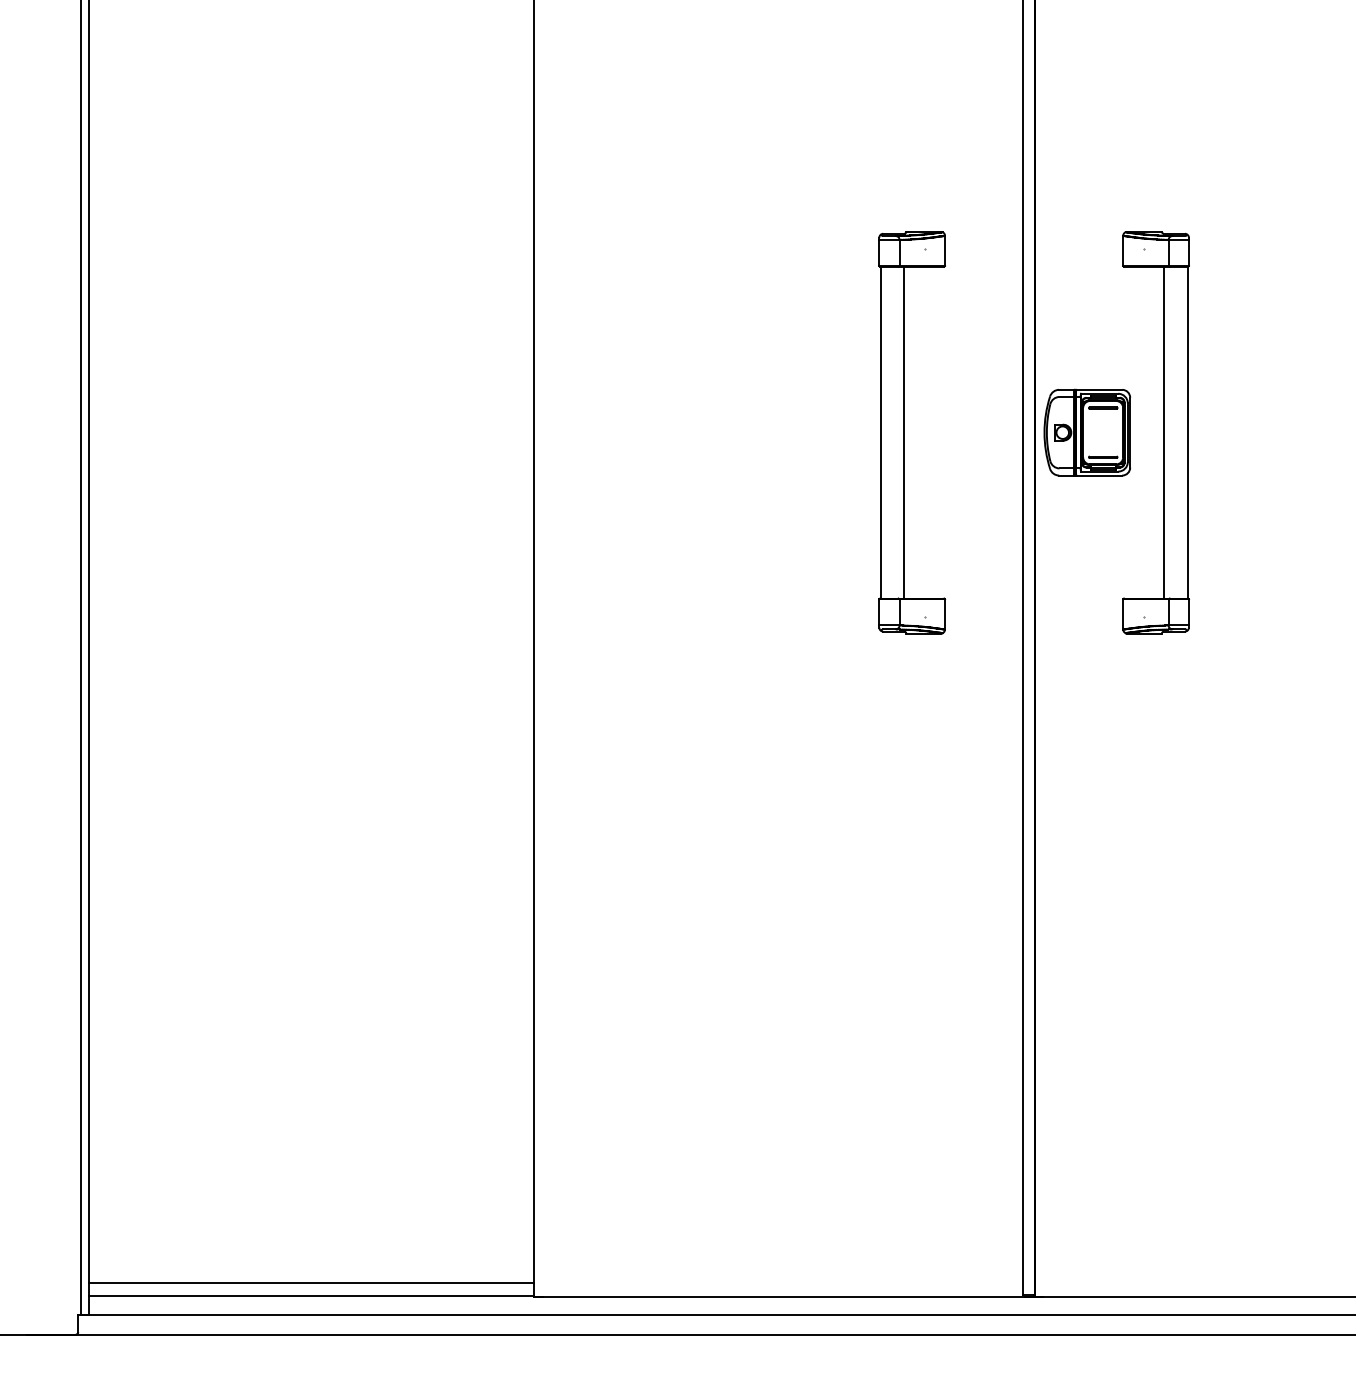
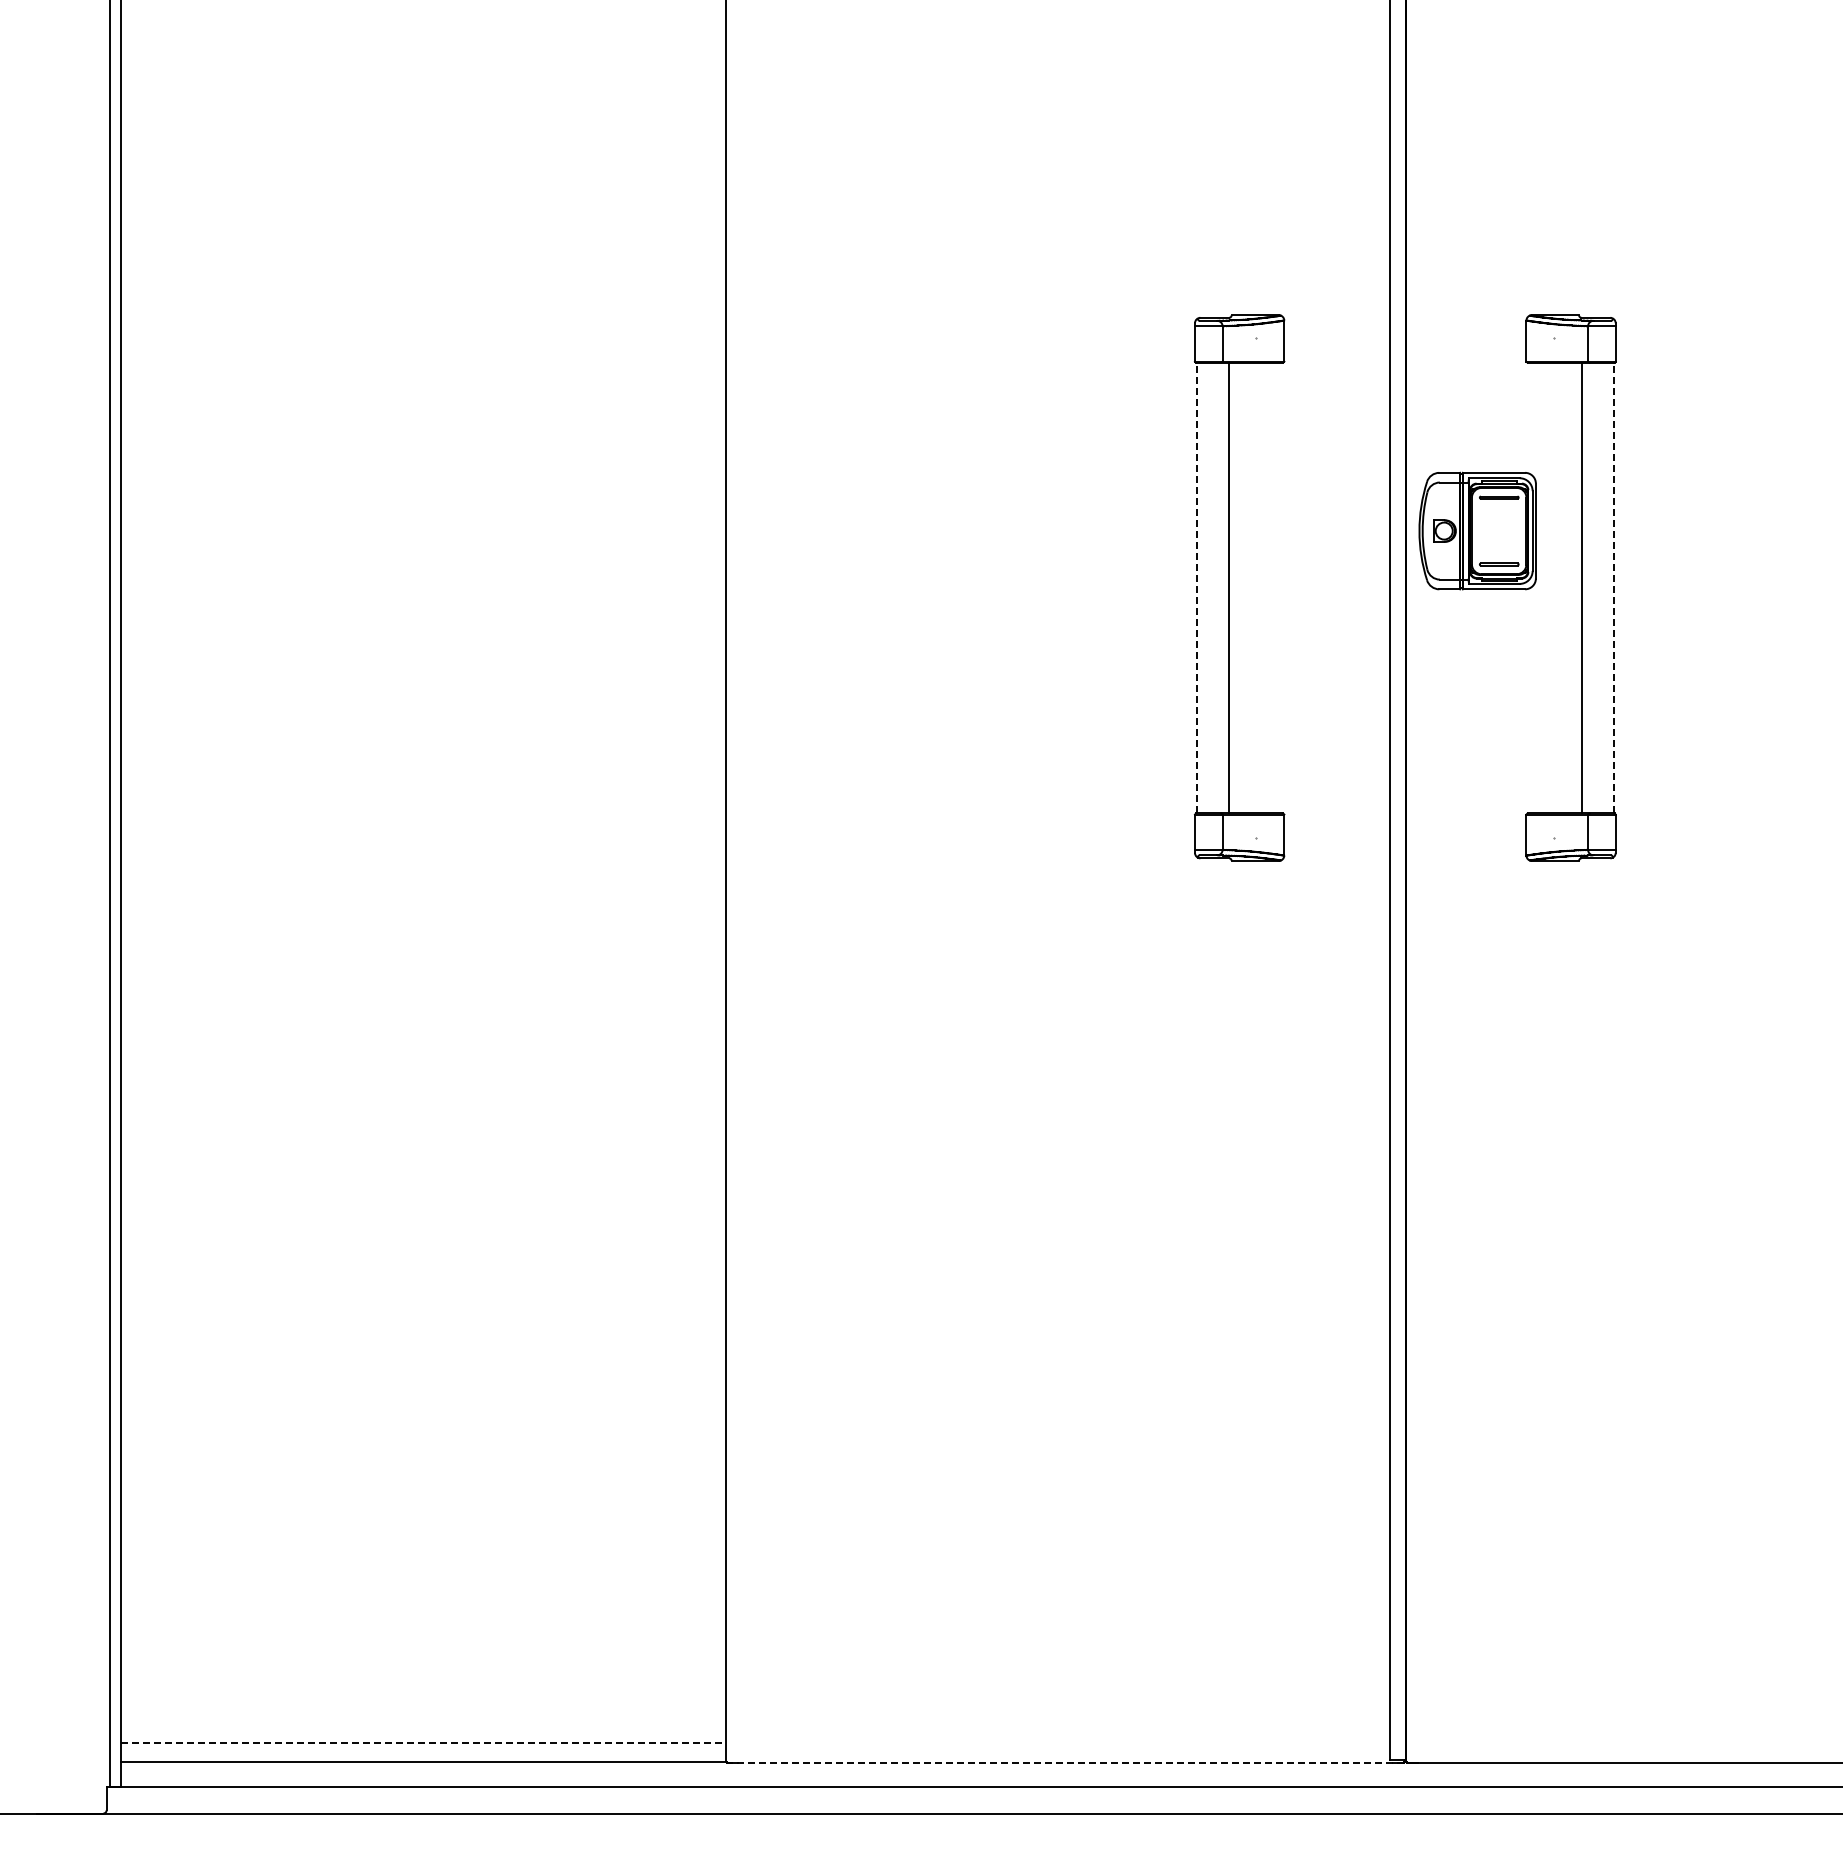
line: (880, 432) -> (1196, 587), solid -> dashed
part: (1087, 432) -> (1477, 530), moved
line: (1188, 432) -> (1614, 587), solid -> dashed
line: (311, 1283) -> (423, 1743), solid -> dashed
line: (783, 1297) -> (1065, 1762), solid -> dashed

